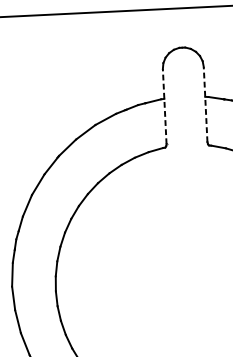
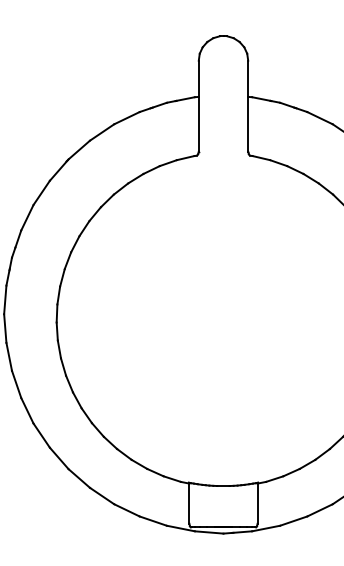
line: (205, 104) -> (248, 105), dashed -> solid
line: (164, 106) -> (198, 105), dashed -> solid

